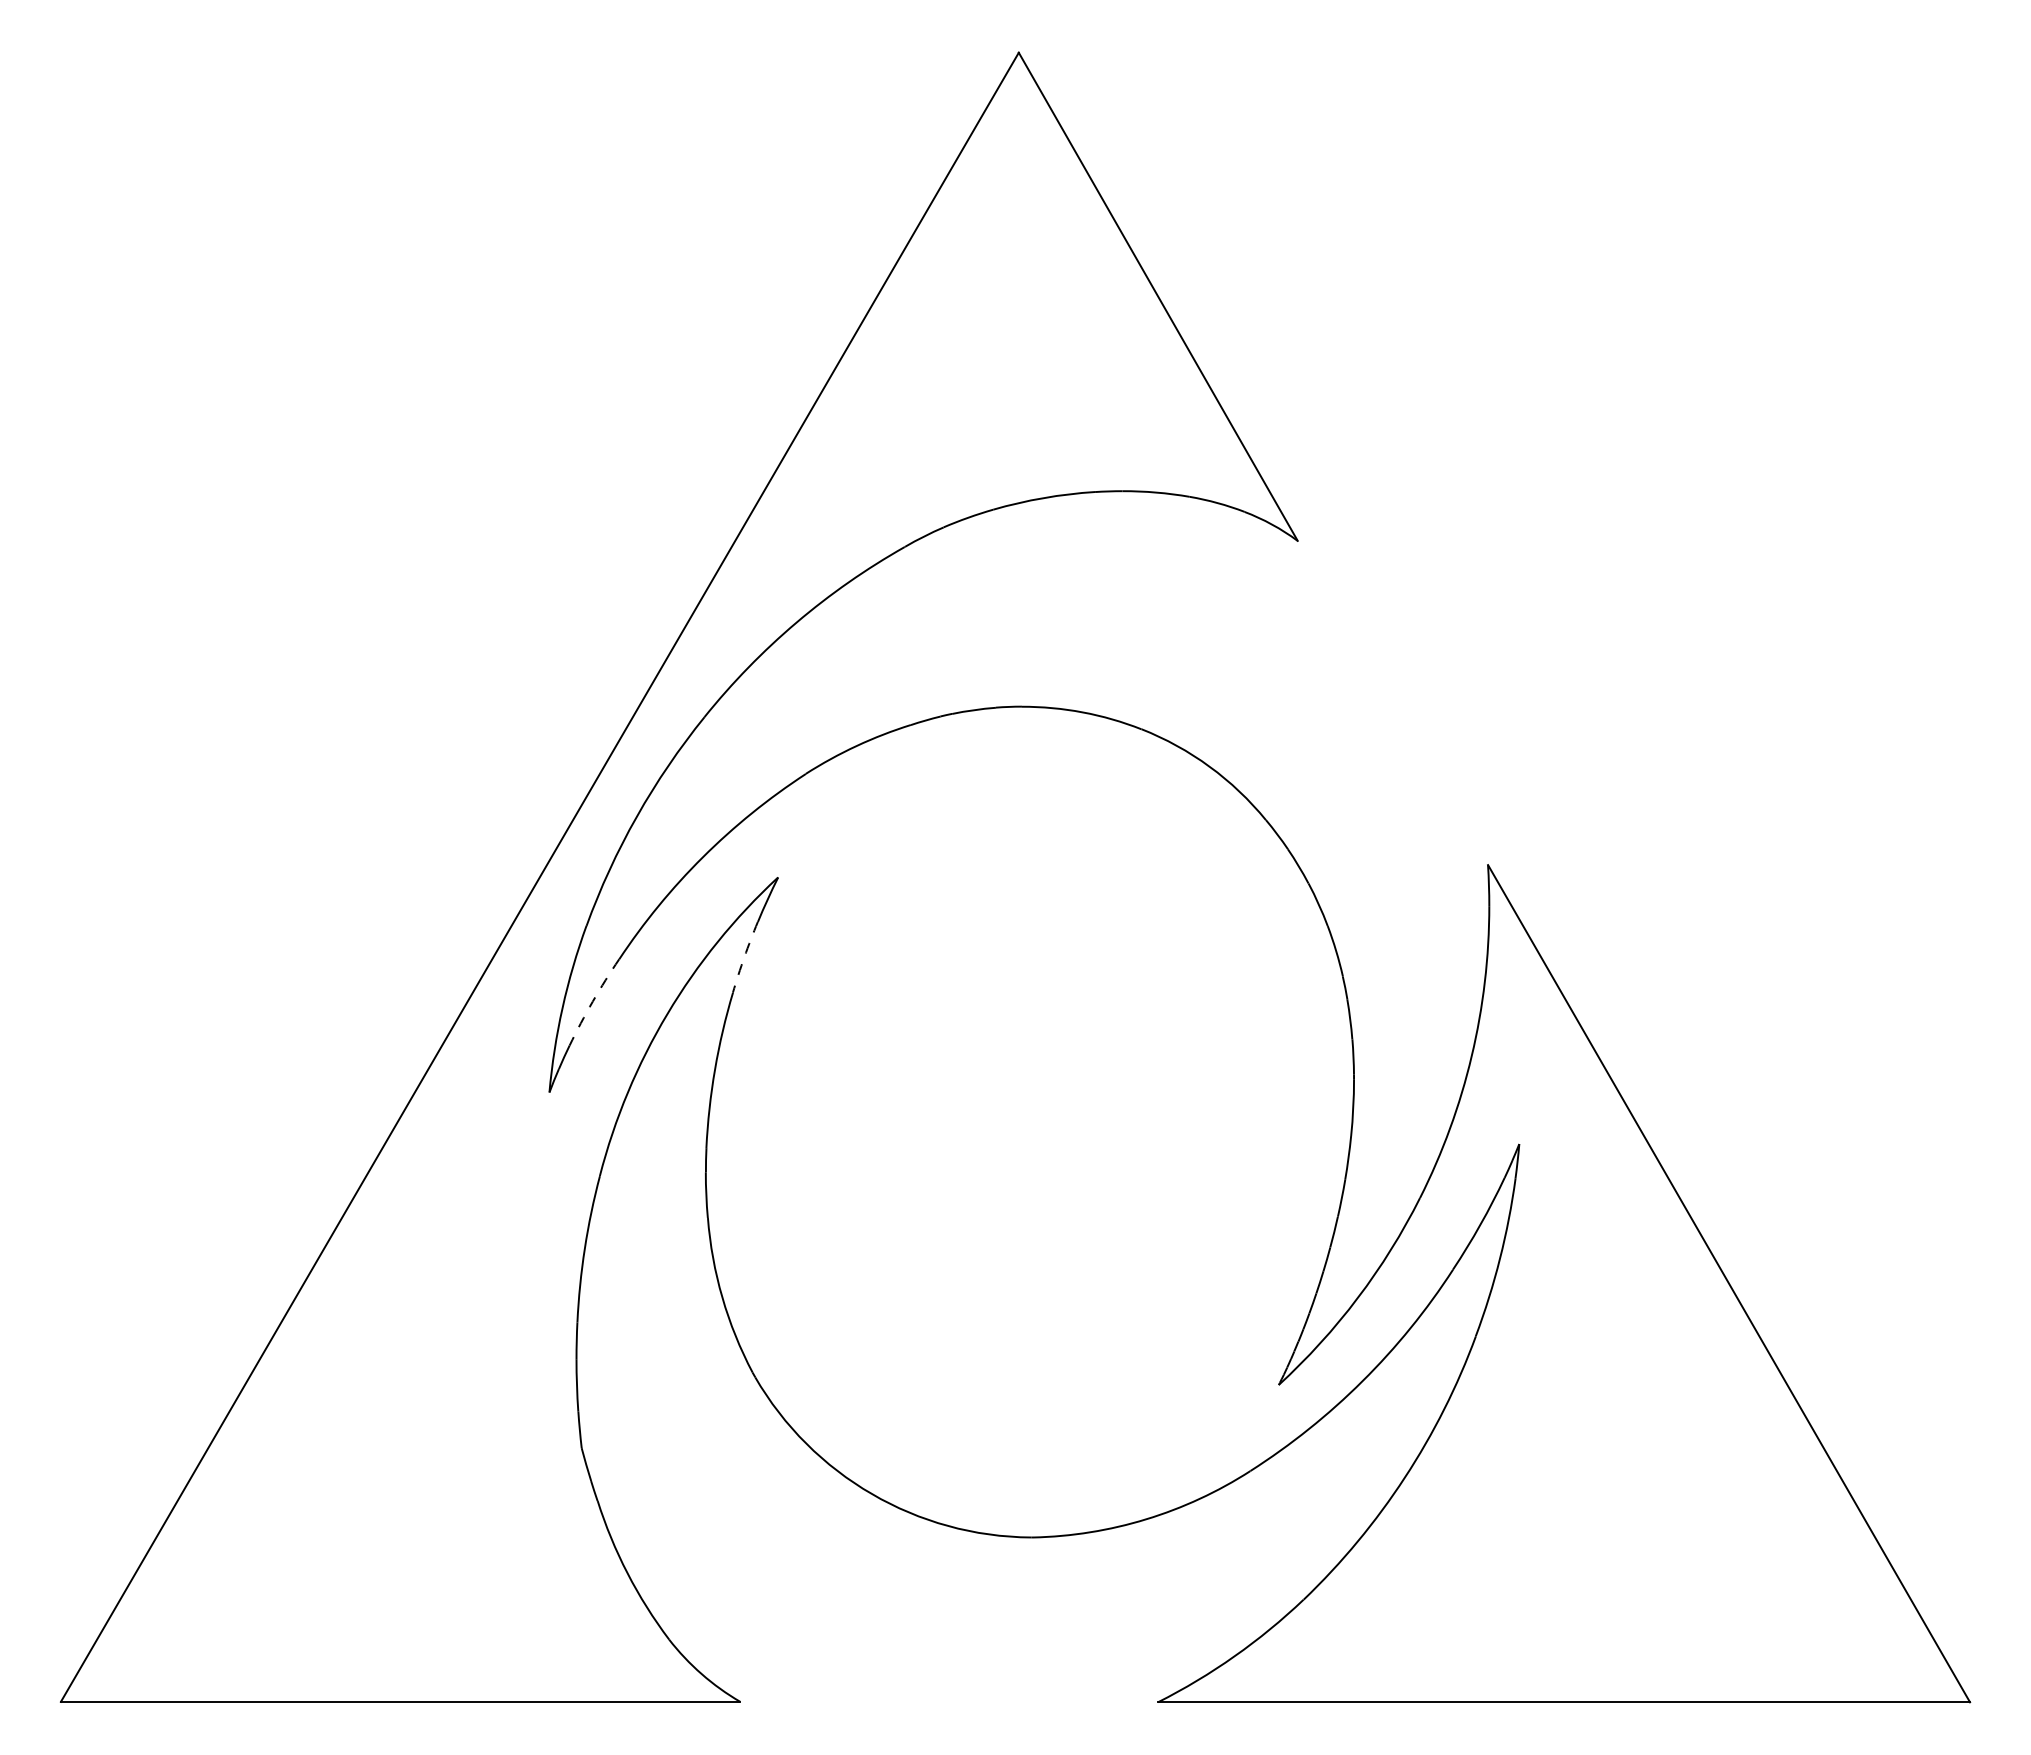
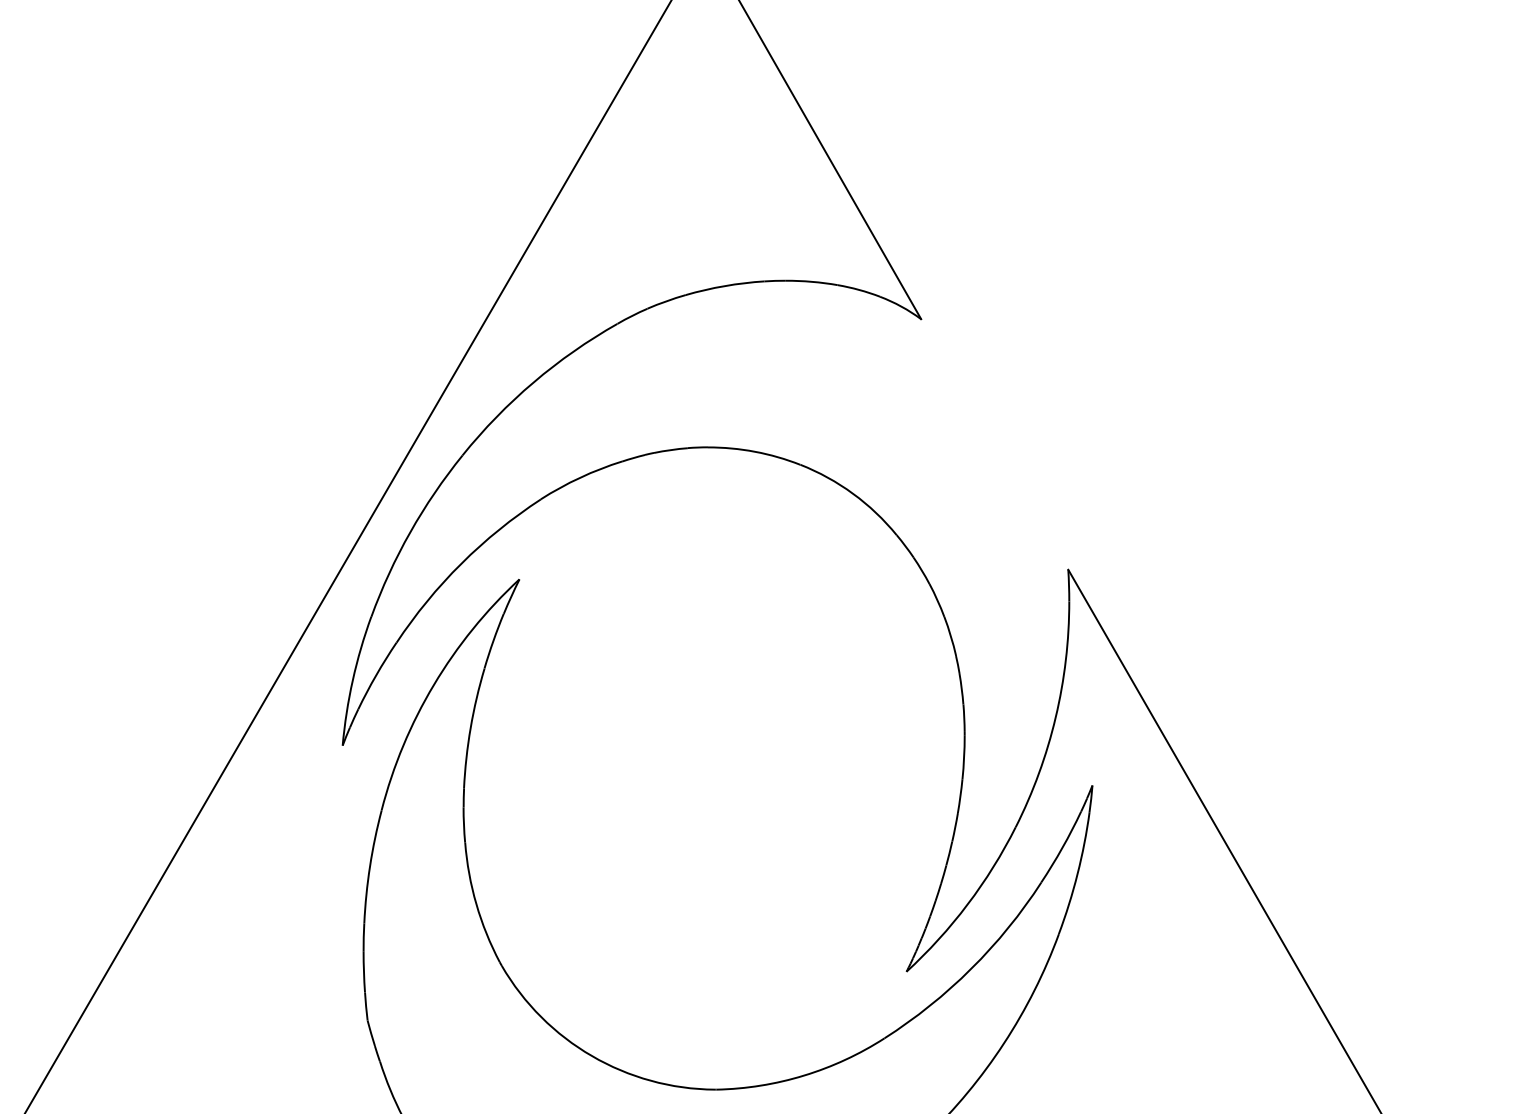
arc: (744, 957) -> (493, 641), dashed -> solid
arc: (592, 1001) -> (375, 675), dashed -> solid

